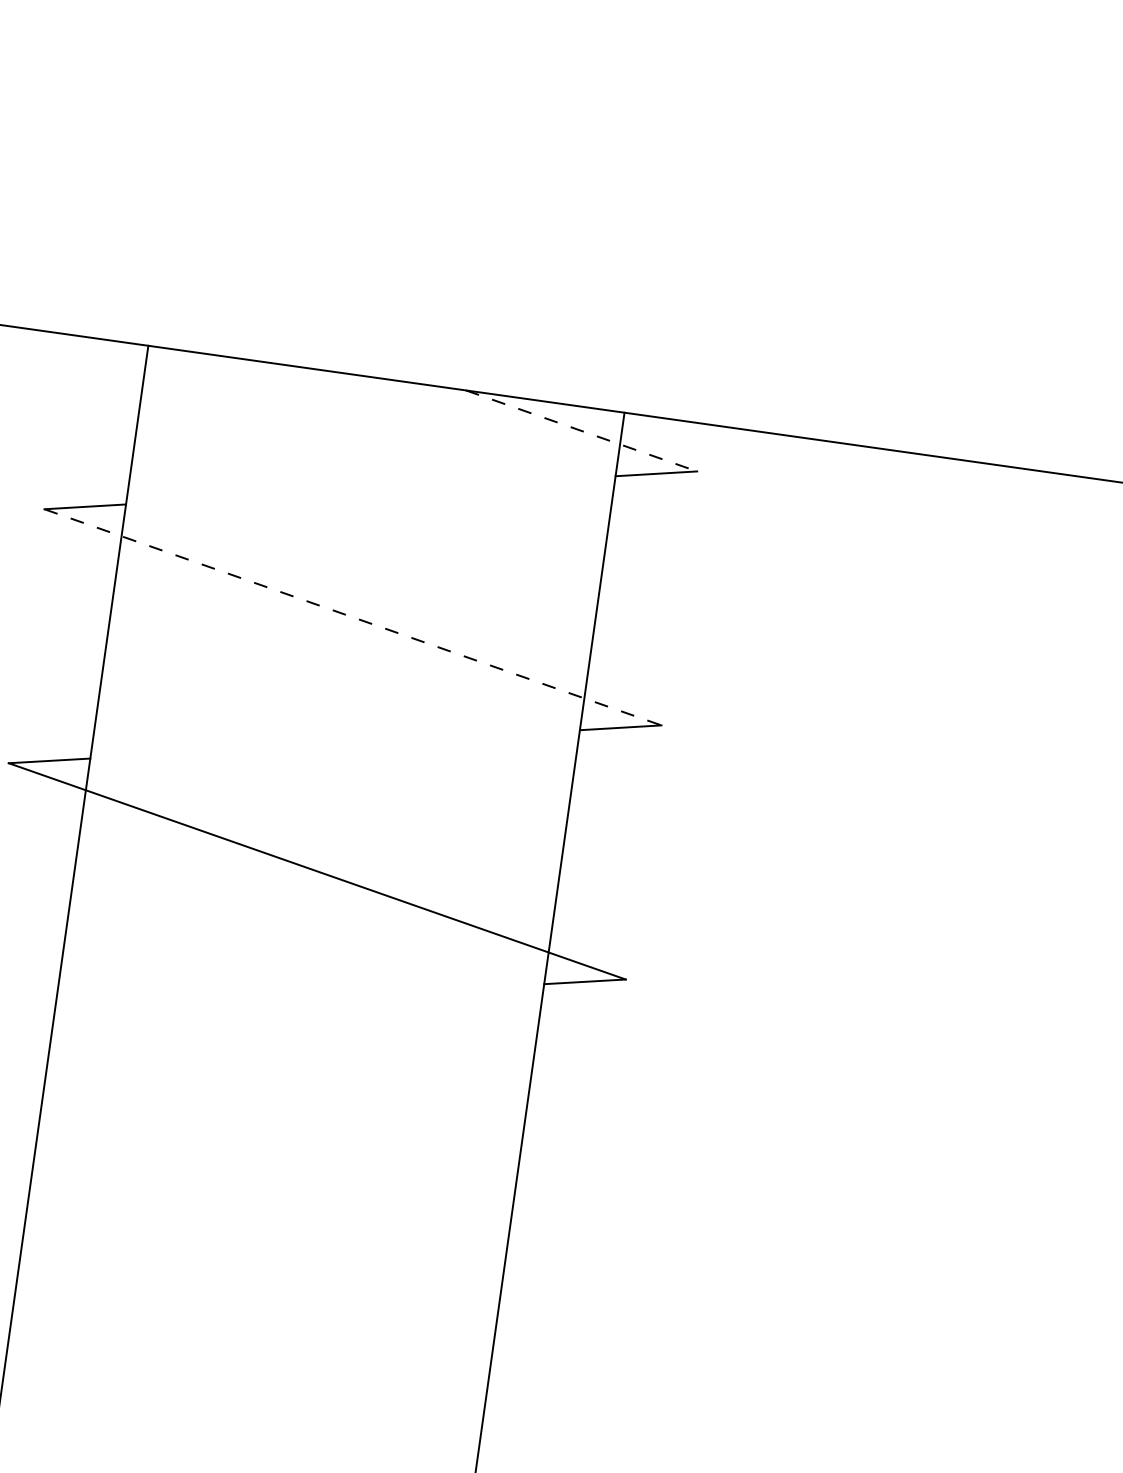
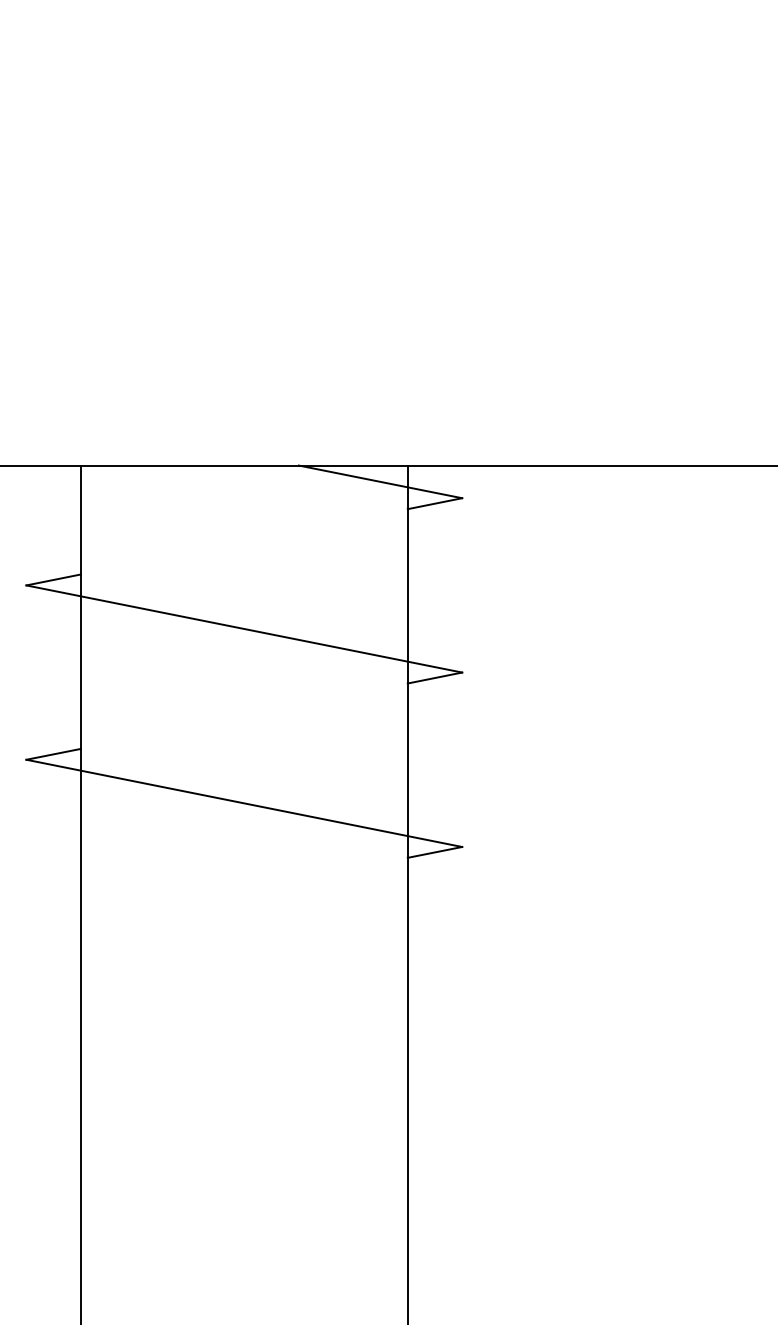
line: (583, 430) -> (381, 481), dashed -> solid
line: (353, 618) -> (244, 629), dashed -> solid

